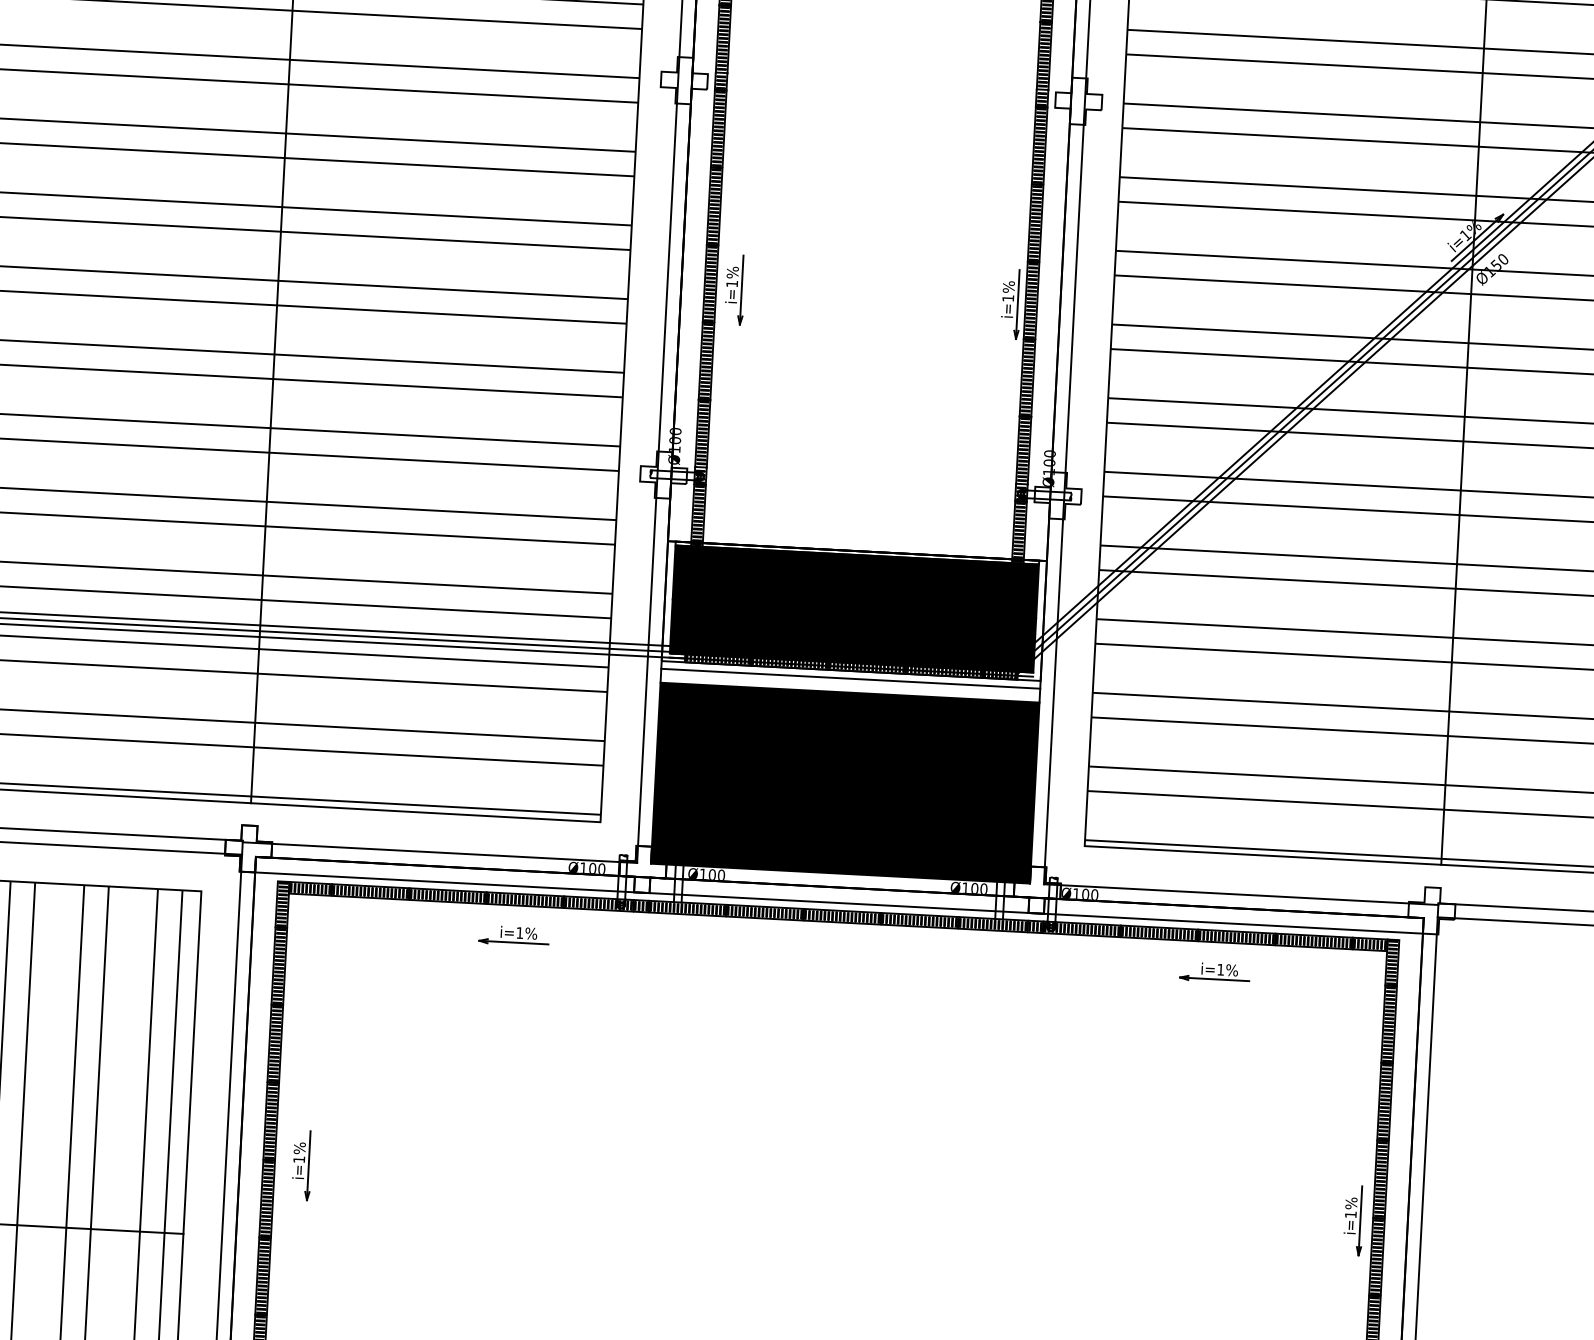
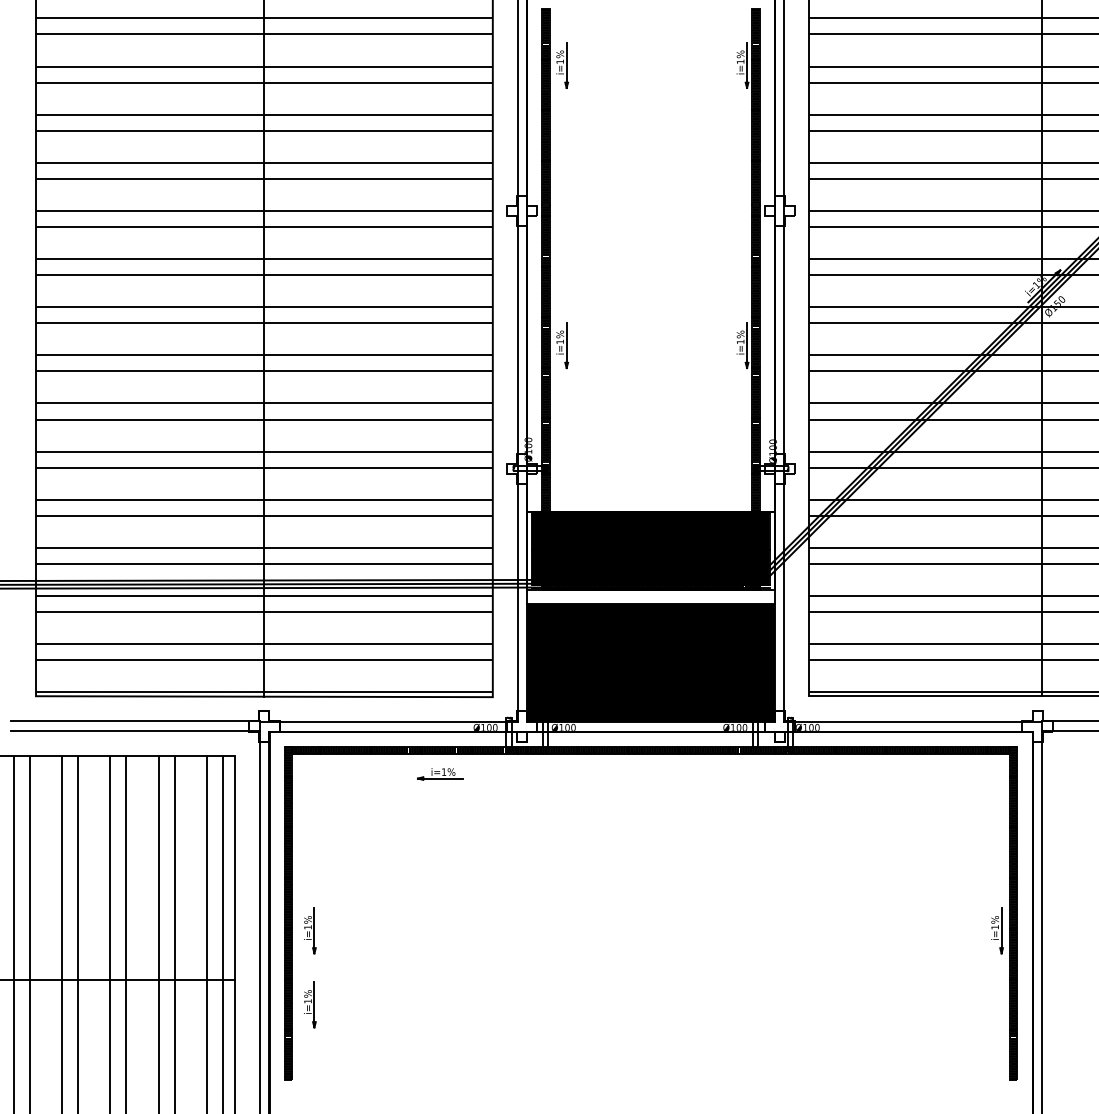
line: (849, 679) -> (650, 595), removed
line: (838, 902) -> (650, 741), removed
part: (1213, 973) -> (897, 774), removed
part: (296, 1277) -> (310, 1004), added

